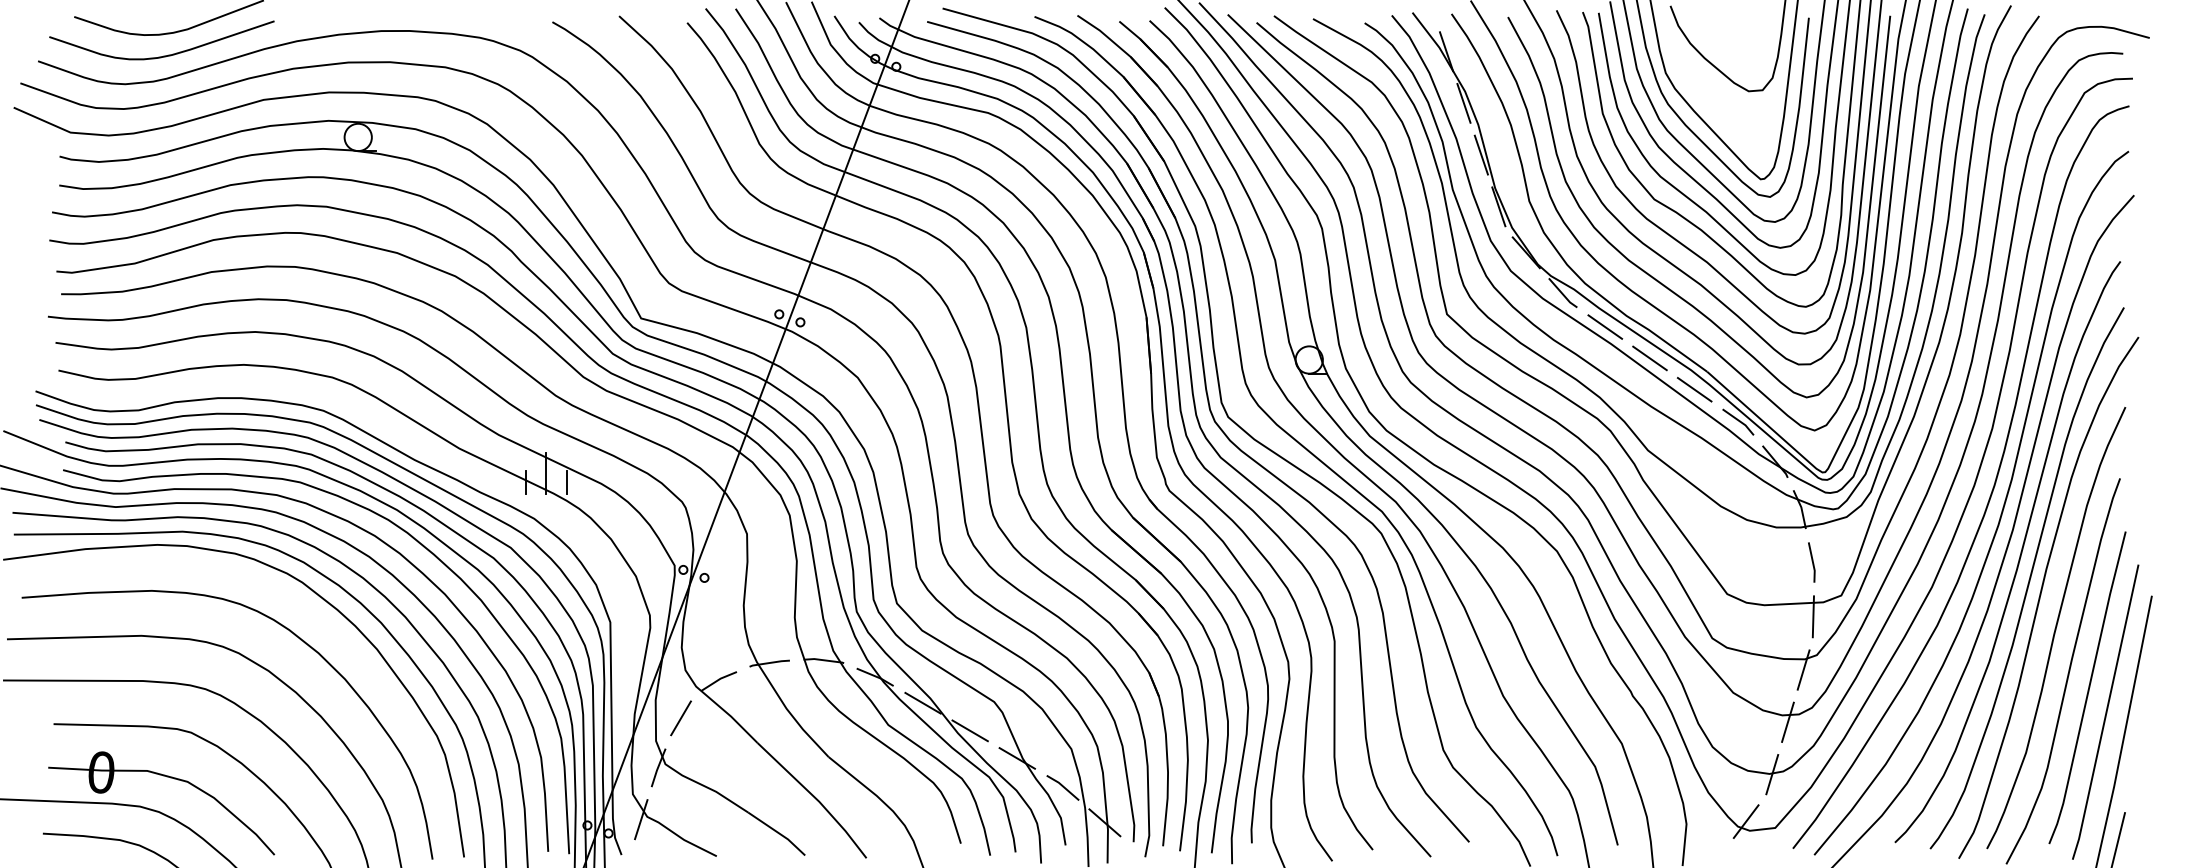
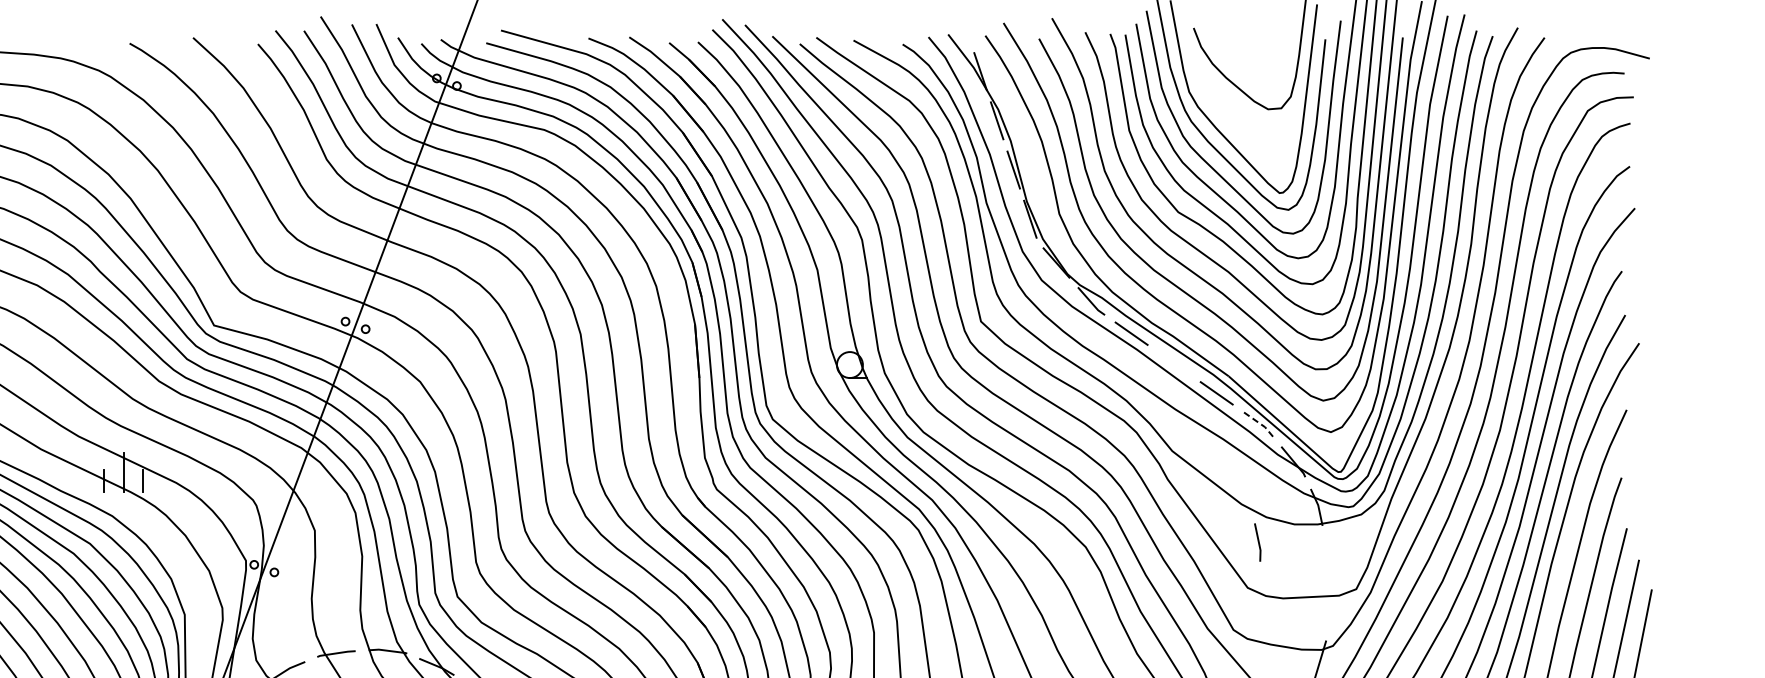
line: (1649, 358) -> (1173, 363), removed
line: (1739, 421) -> (1259, 423), solid -> dashed
line: (1811, 561) -> (1257, 541), moved
line: (1812, 616) -> (1328, 609), removed

